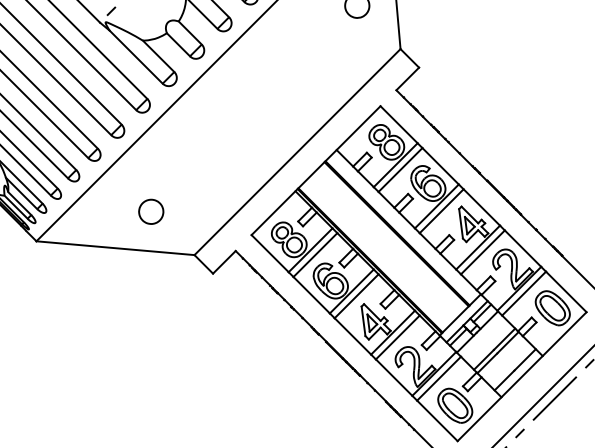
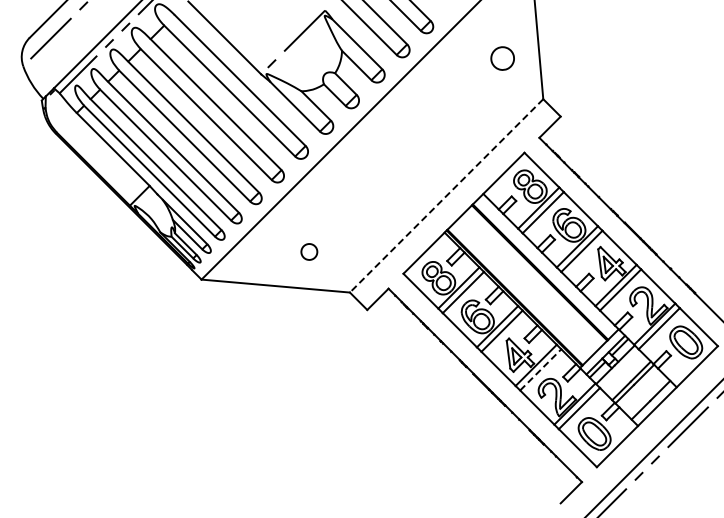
line: (297, 151) -> (446, 195), solid -> dashed
part: (151, 211) -> (309, 251), size x0.7
line: (398, 337) -> (541, 369), solid -> dashed

